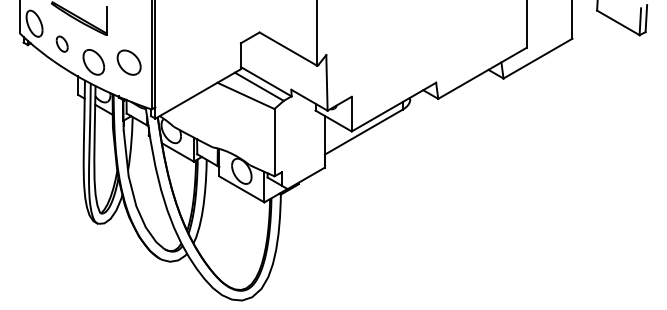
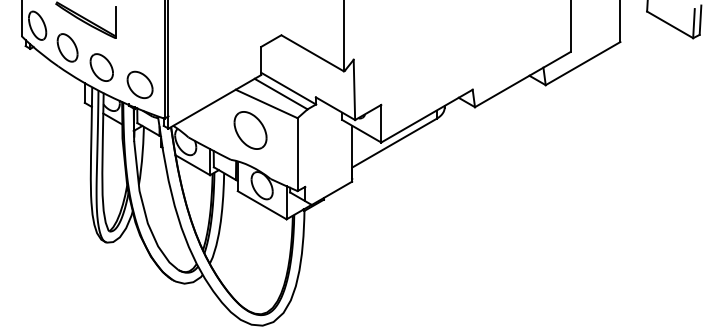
part: (62, 43) -> (67, 47), size x1.67
part: (128, 62) -> (139, 84), moved
part: (231, 120) -> (250, 130), added

